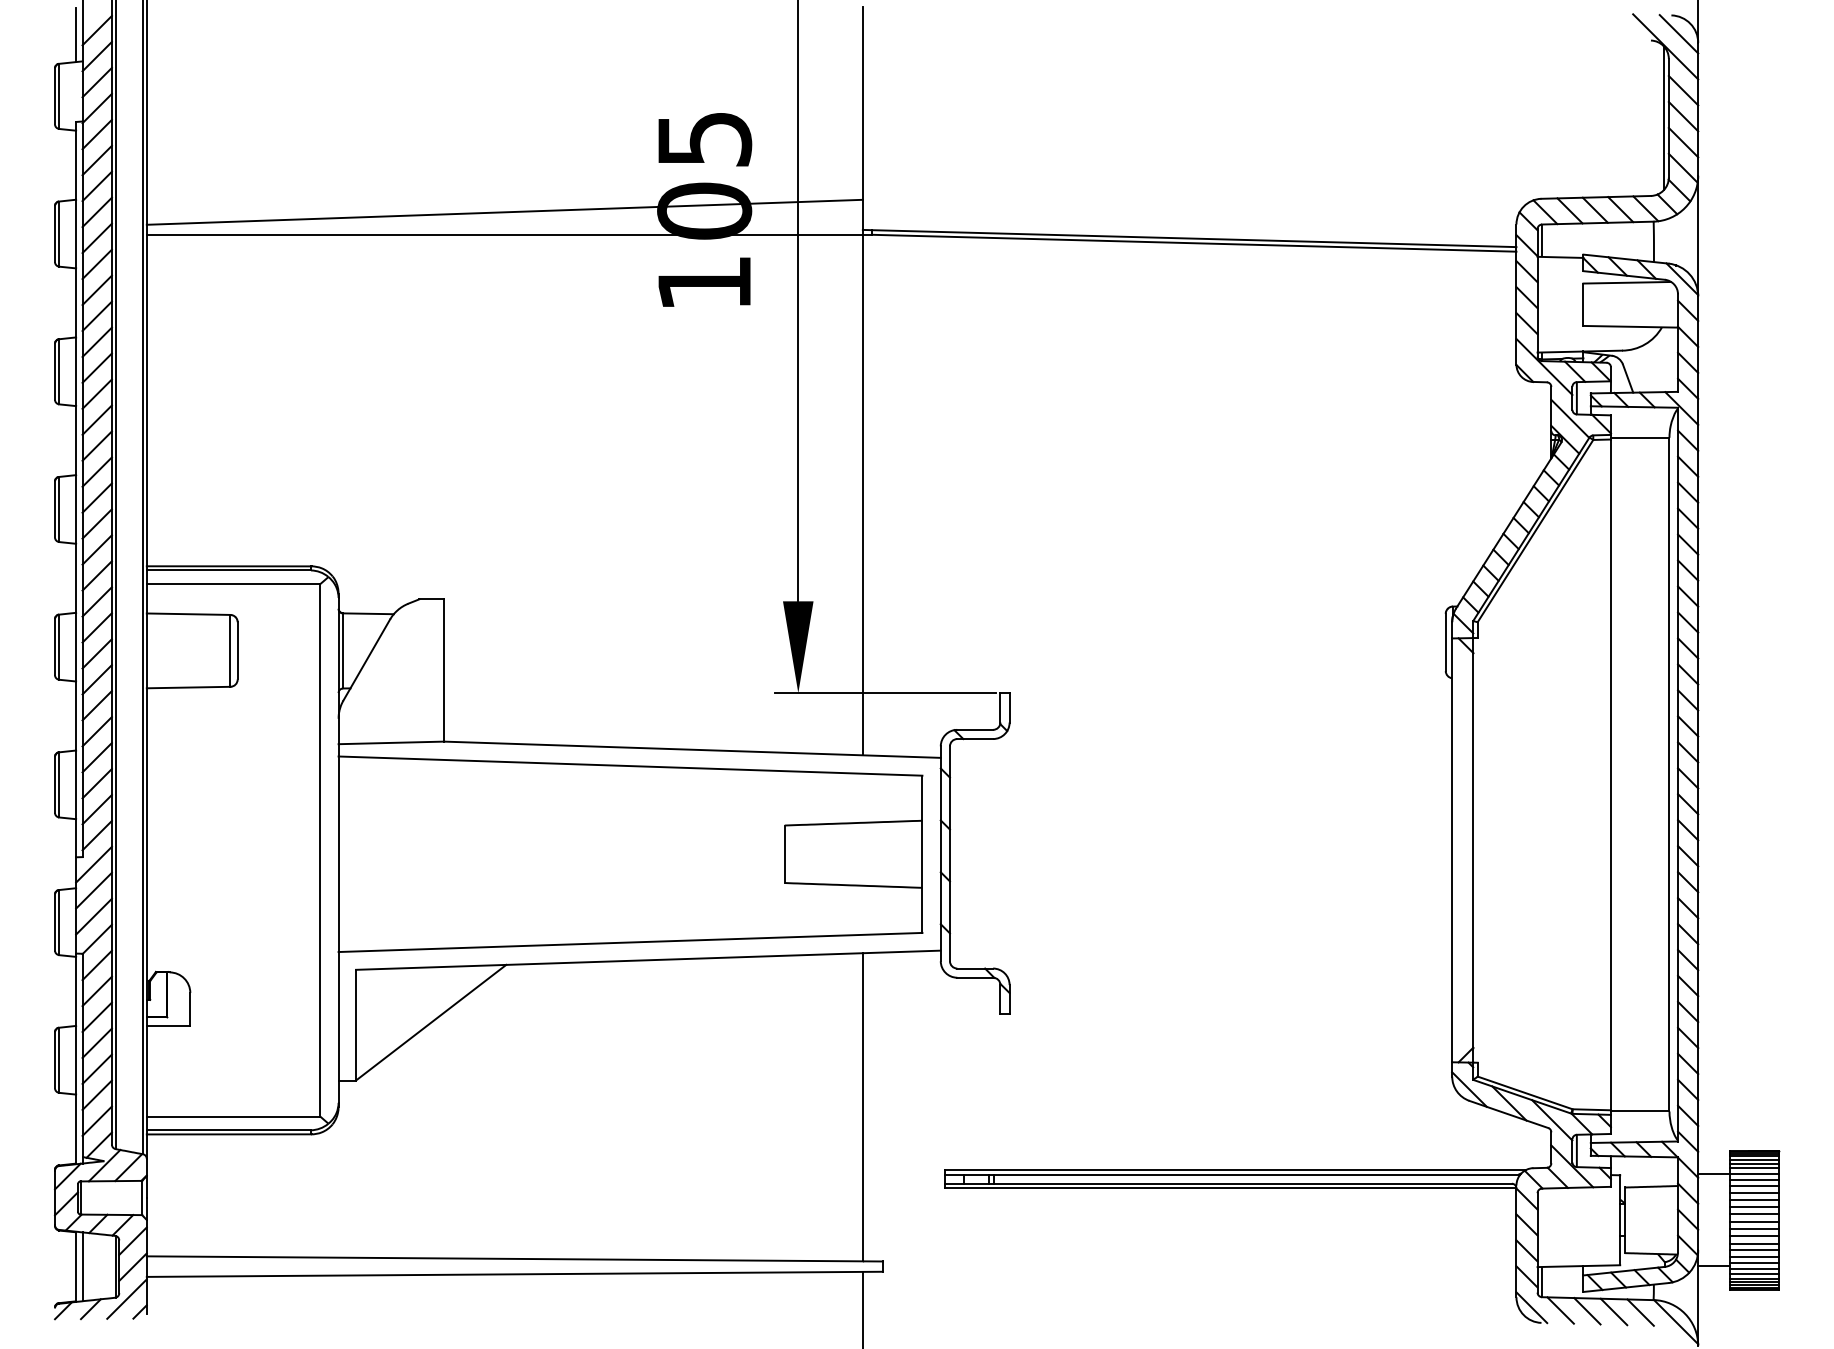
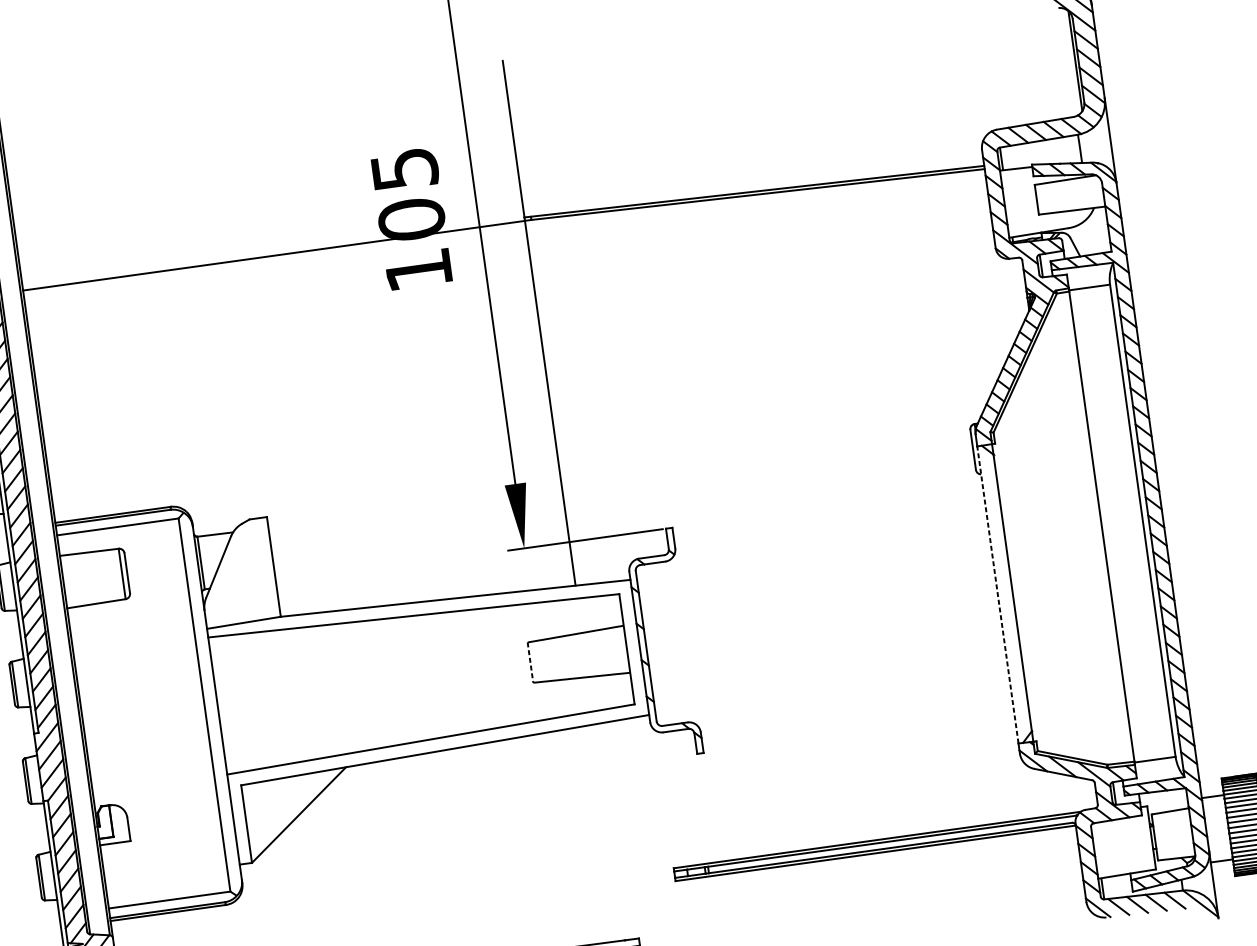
line: (504, 211) -> (271, 239), removed
line: (1452, 850) -> (998, 595), solid -> dashed
line: (784, 854) -> (530, 662), solid -> dashed
line: (862, 1107) -> (609, 832), removed

